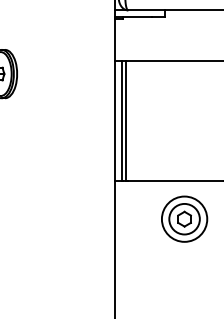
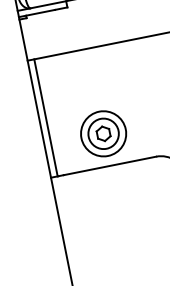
line: (125, 121) -> (49, 117), removed
part: (184, 218) -> (103, 133), moved

